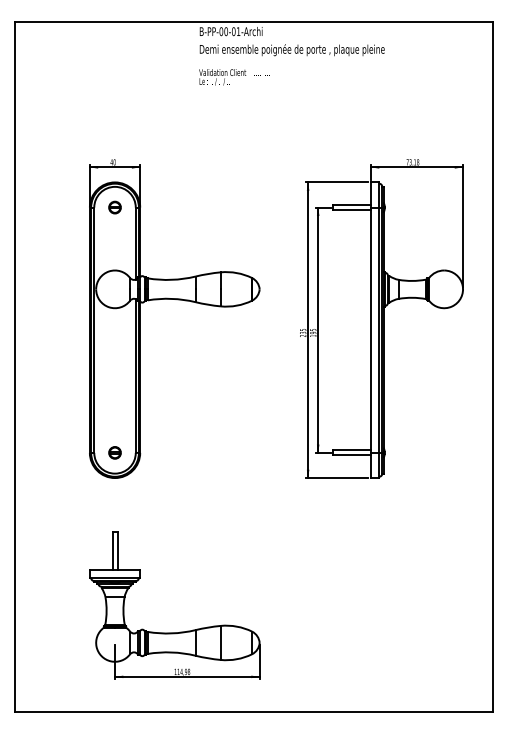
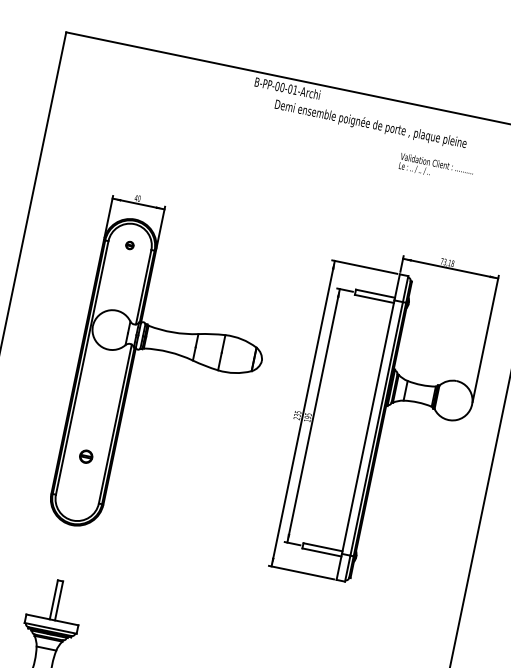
text: (291, 50) -> (369, 124), moved
text: (234, 77) -> (436, 168), moved
part: (114, 207) -> (129, 245), size x0.6
part: (114, 452) -> (85, 456), moved

